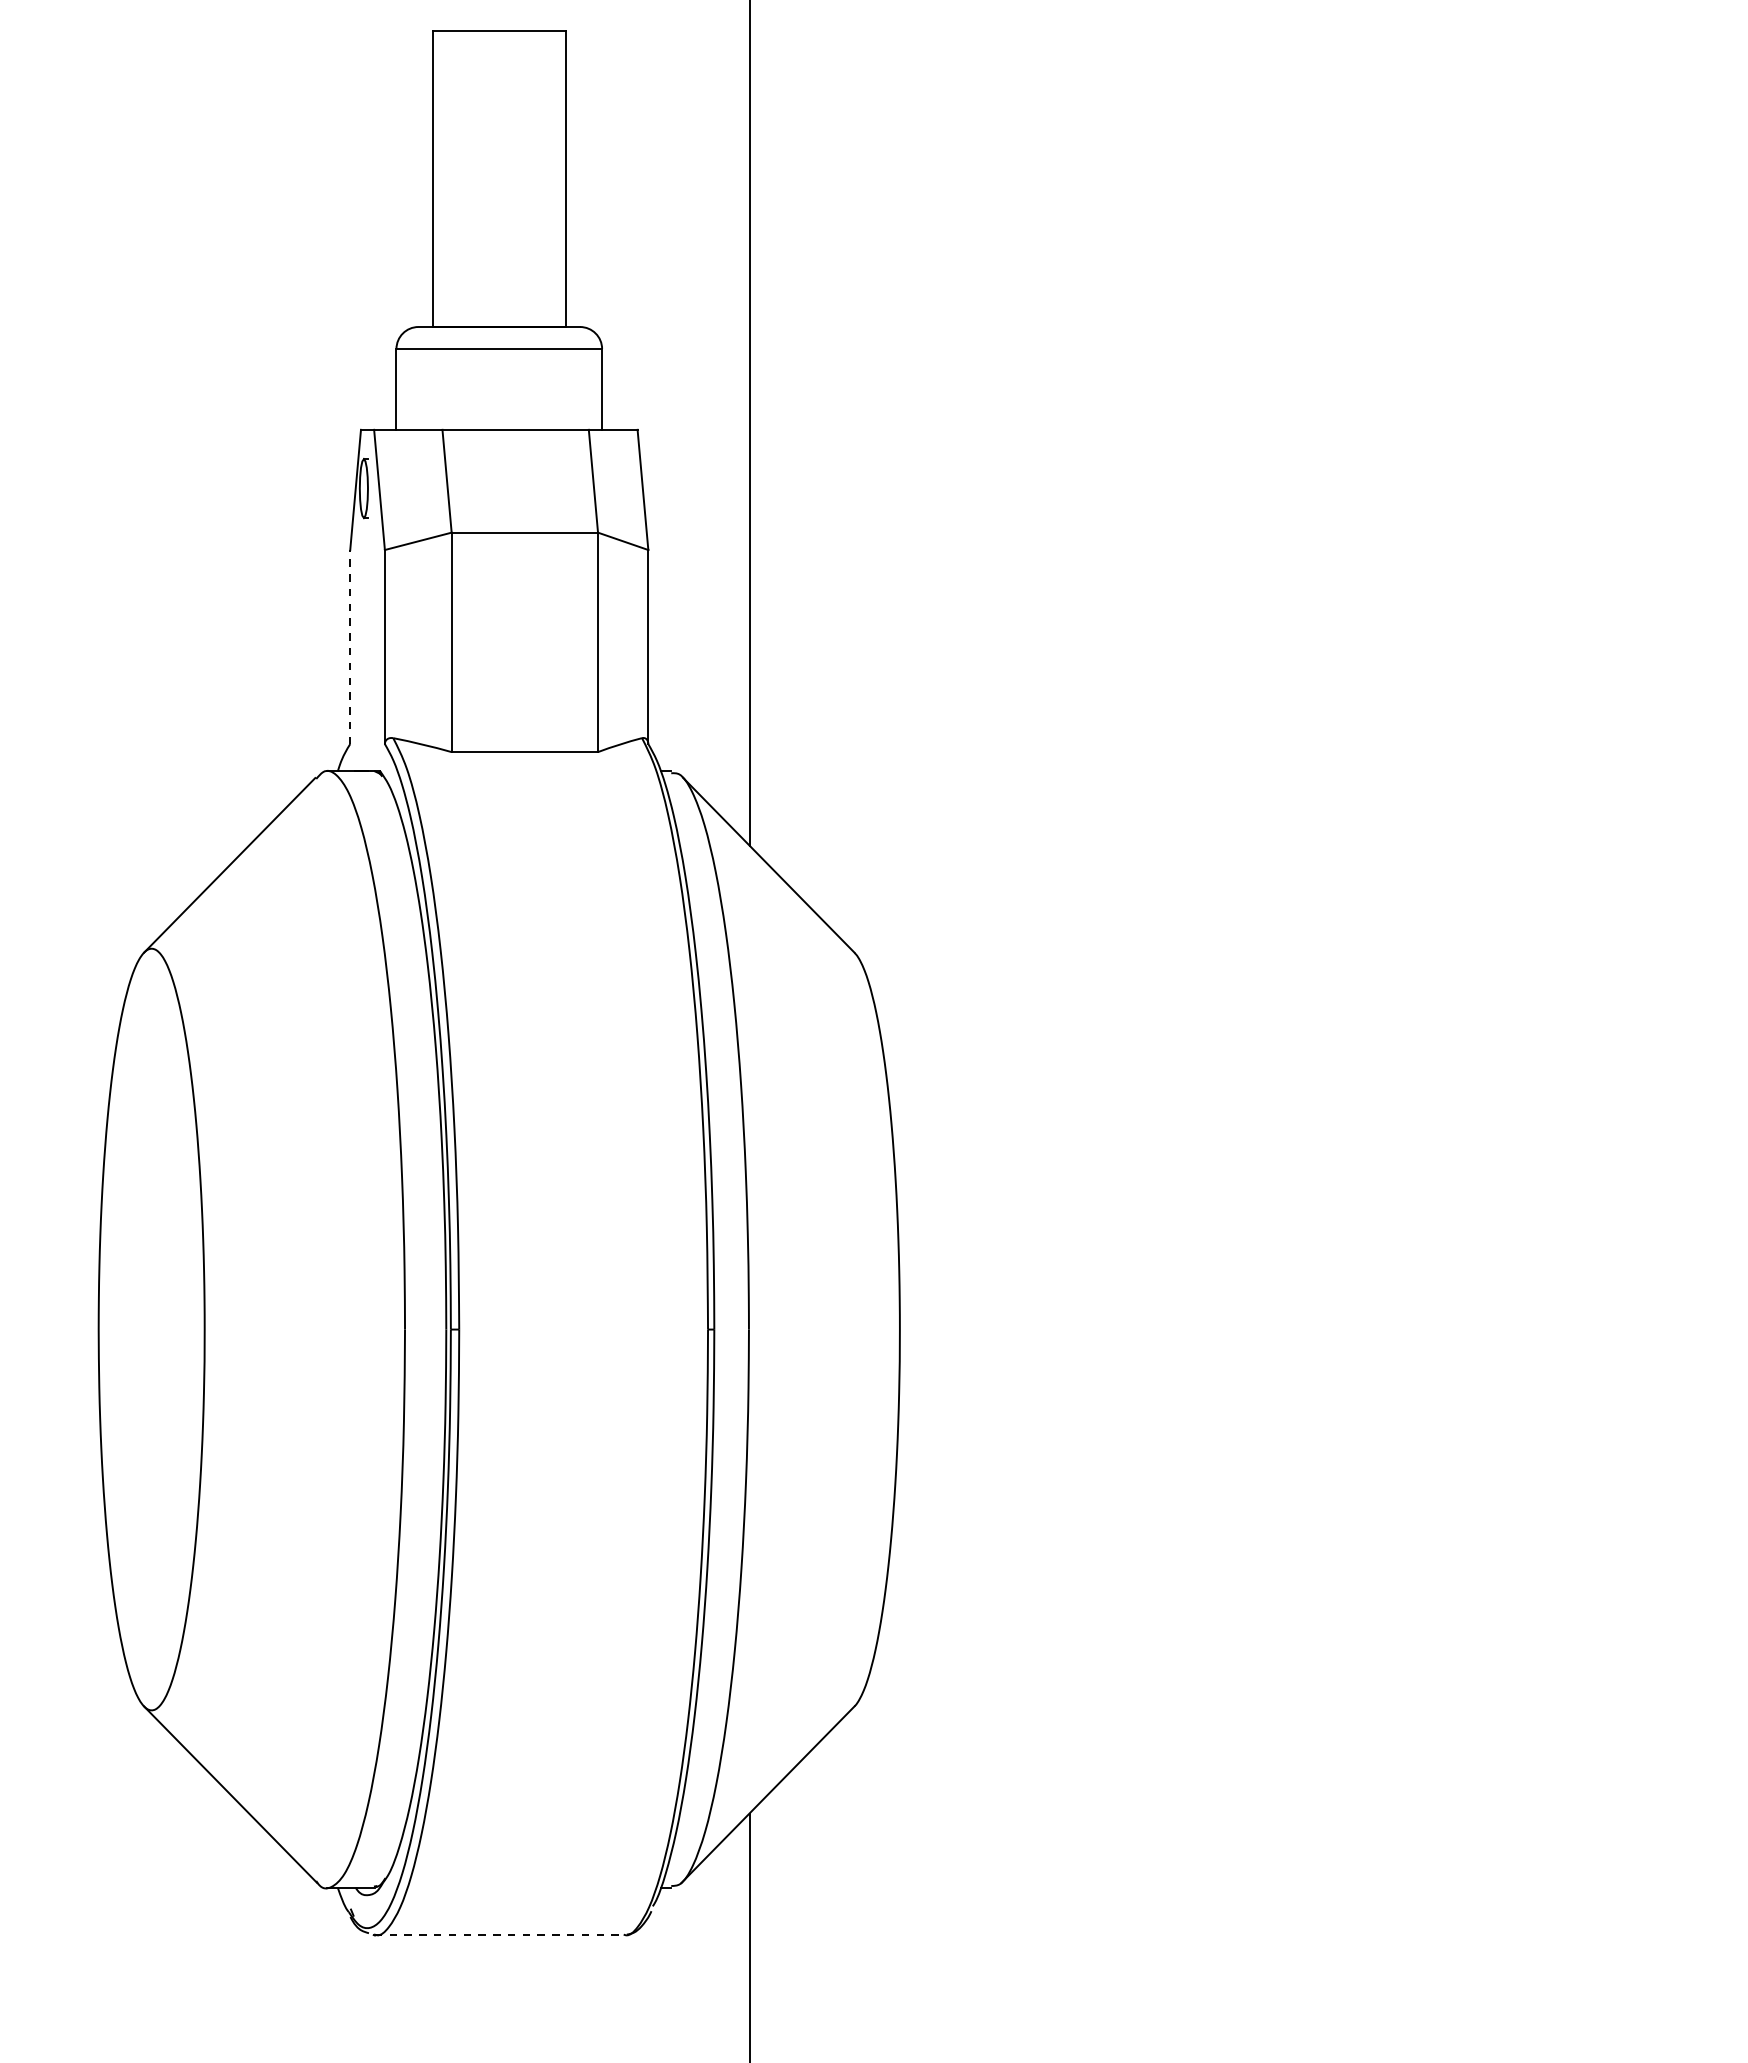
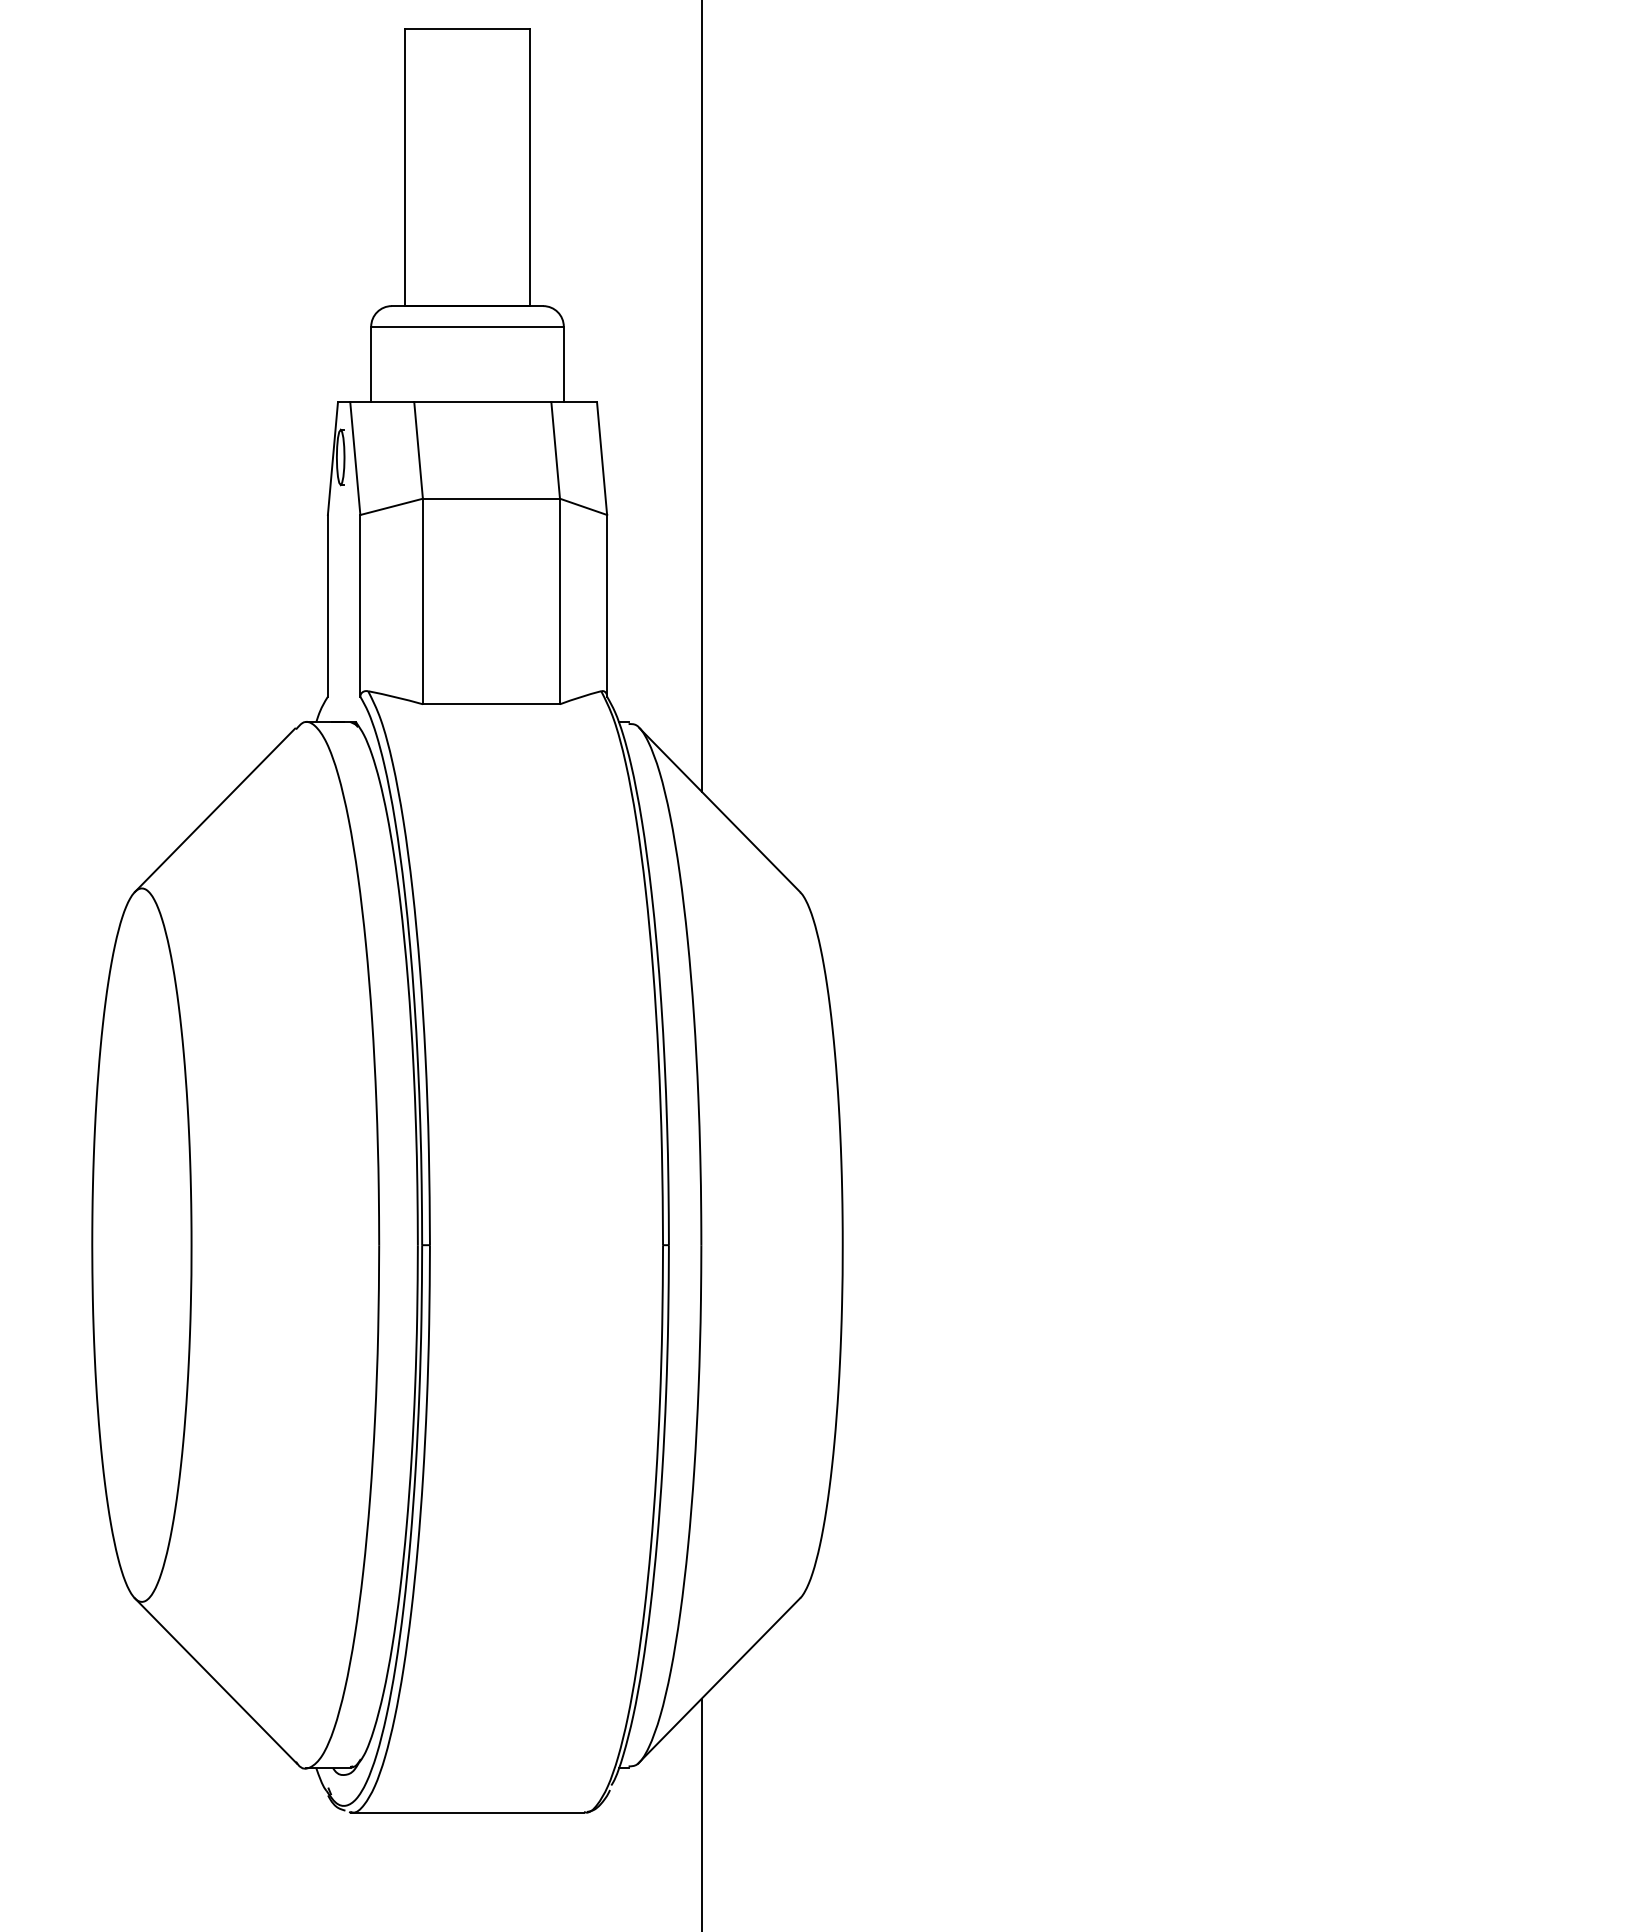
line: (350, 646) -> (328, 605), dashed -> solid
line: (499, 1935) -> (467, 1812), dashed -> solid

